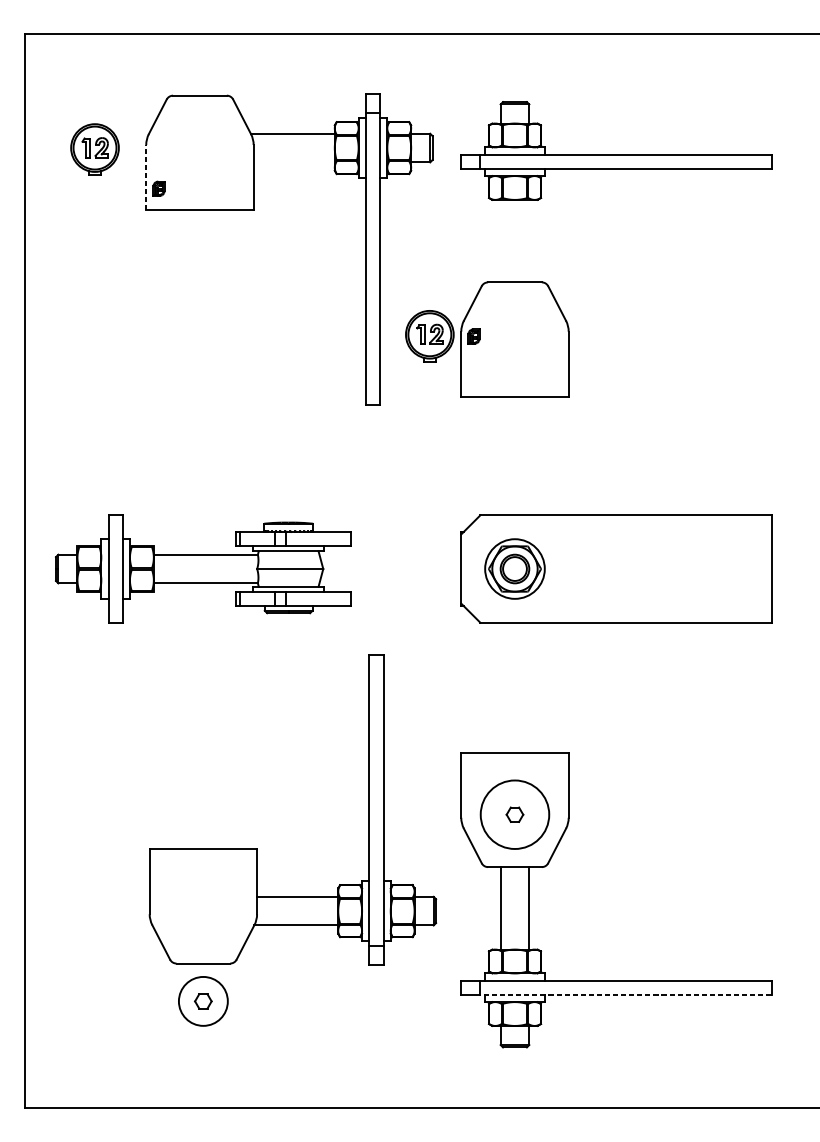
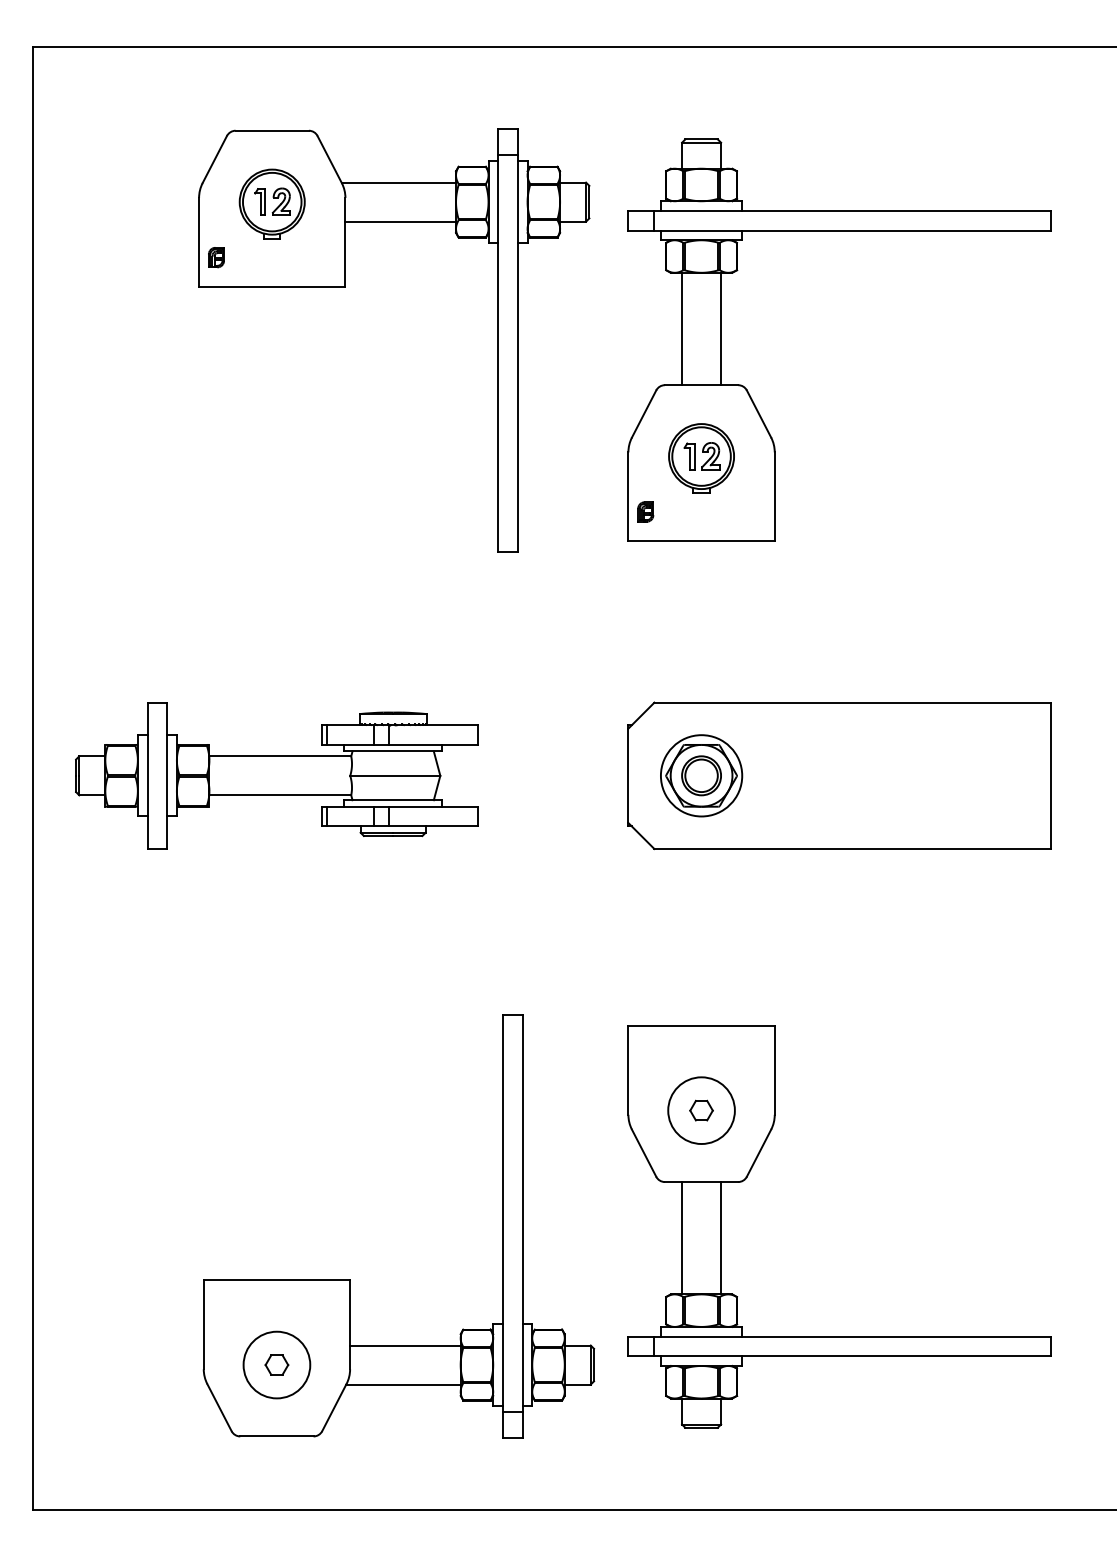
part: (94, 149) -> (271, 203), moved
line: (294, 162) -> (400, 221), added
line: (146, 176) -> (199, 241), dashed -> solid
line: (500, 240) -> (682, 328), added
line: (529, 240) -> (721, 328), added
part: (429, 336) -> (701, 458), moved
part: (473, 336) -> (645, 511), moved
circle: (514, 814) -> (701, 1110), size x0.71
part: (257, 848) -> (350, 1279), moved
line: (625, 995) -> (852, 1356), dashed -> solid

